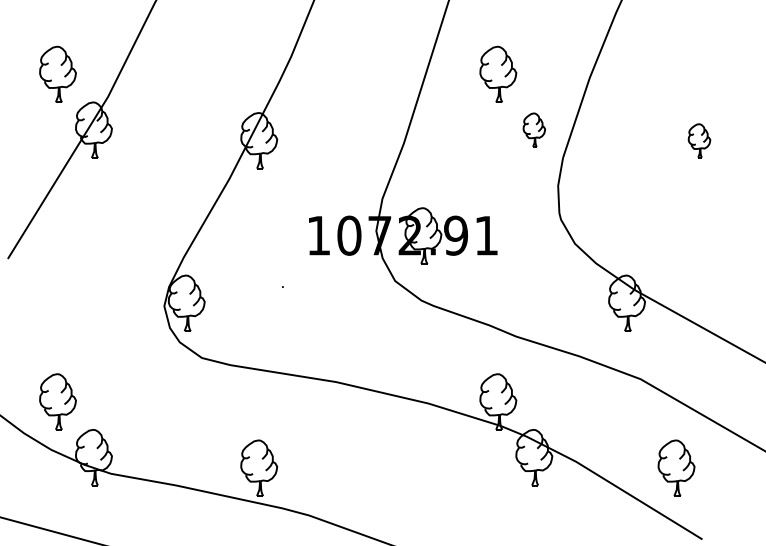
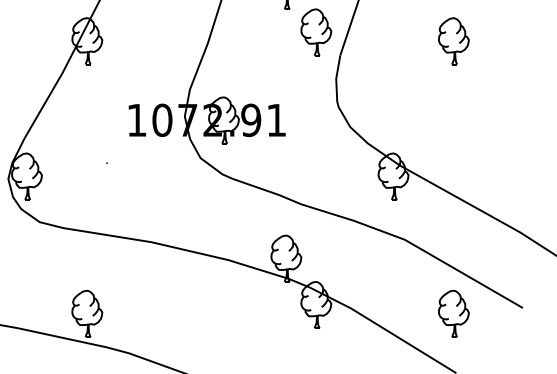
part: (534, 129) -> (316, 31), size x1.67
part: (699, 140) -> (453, 41), size x1.67
part: (676, 467) -> (453, 313), moved

